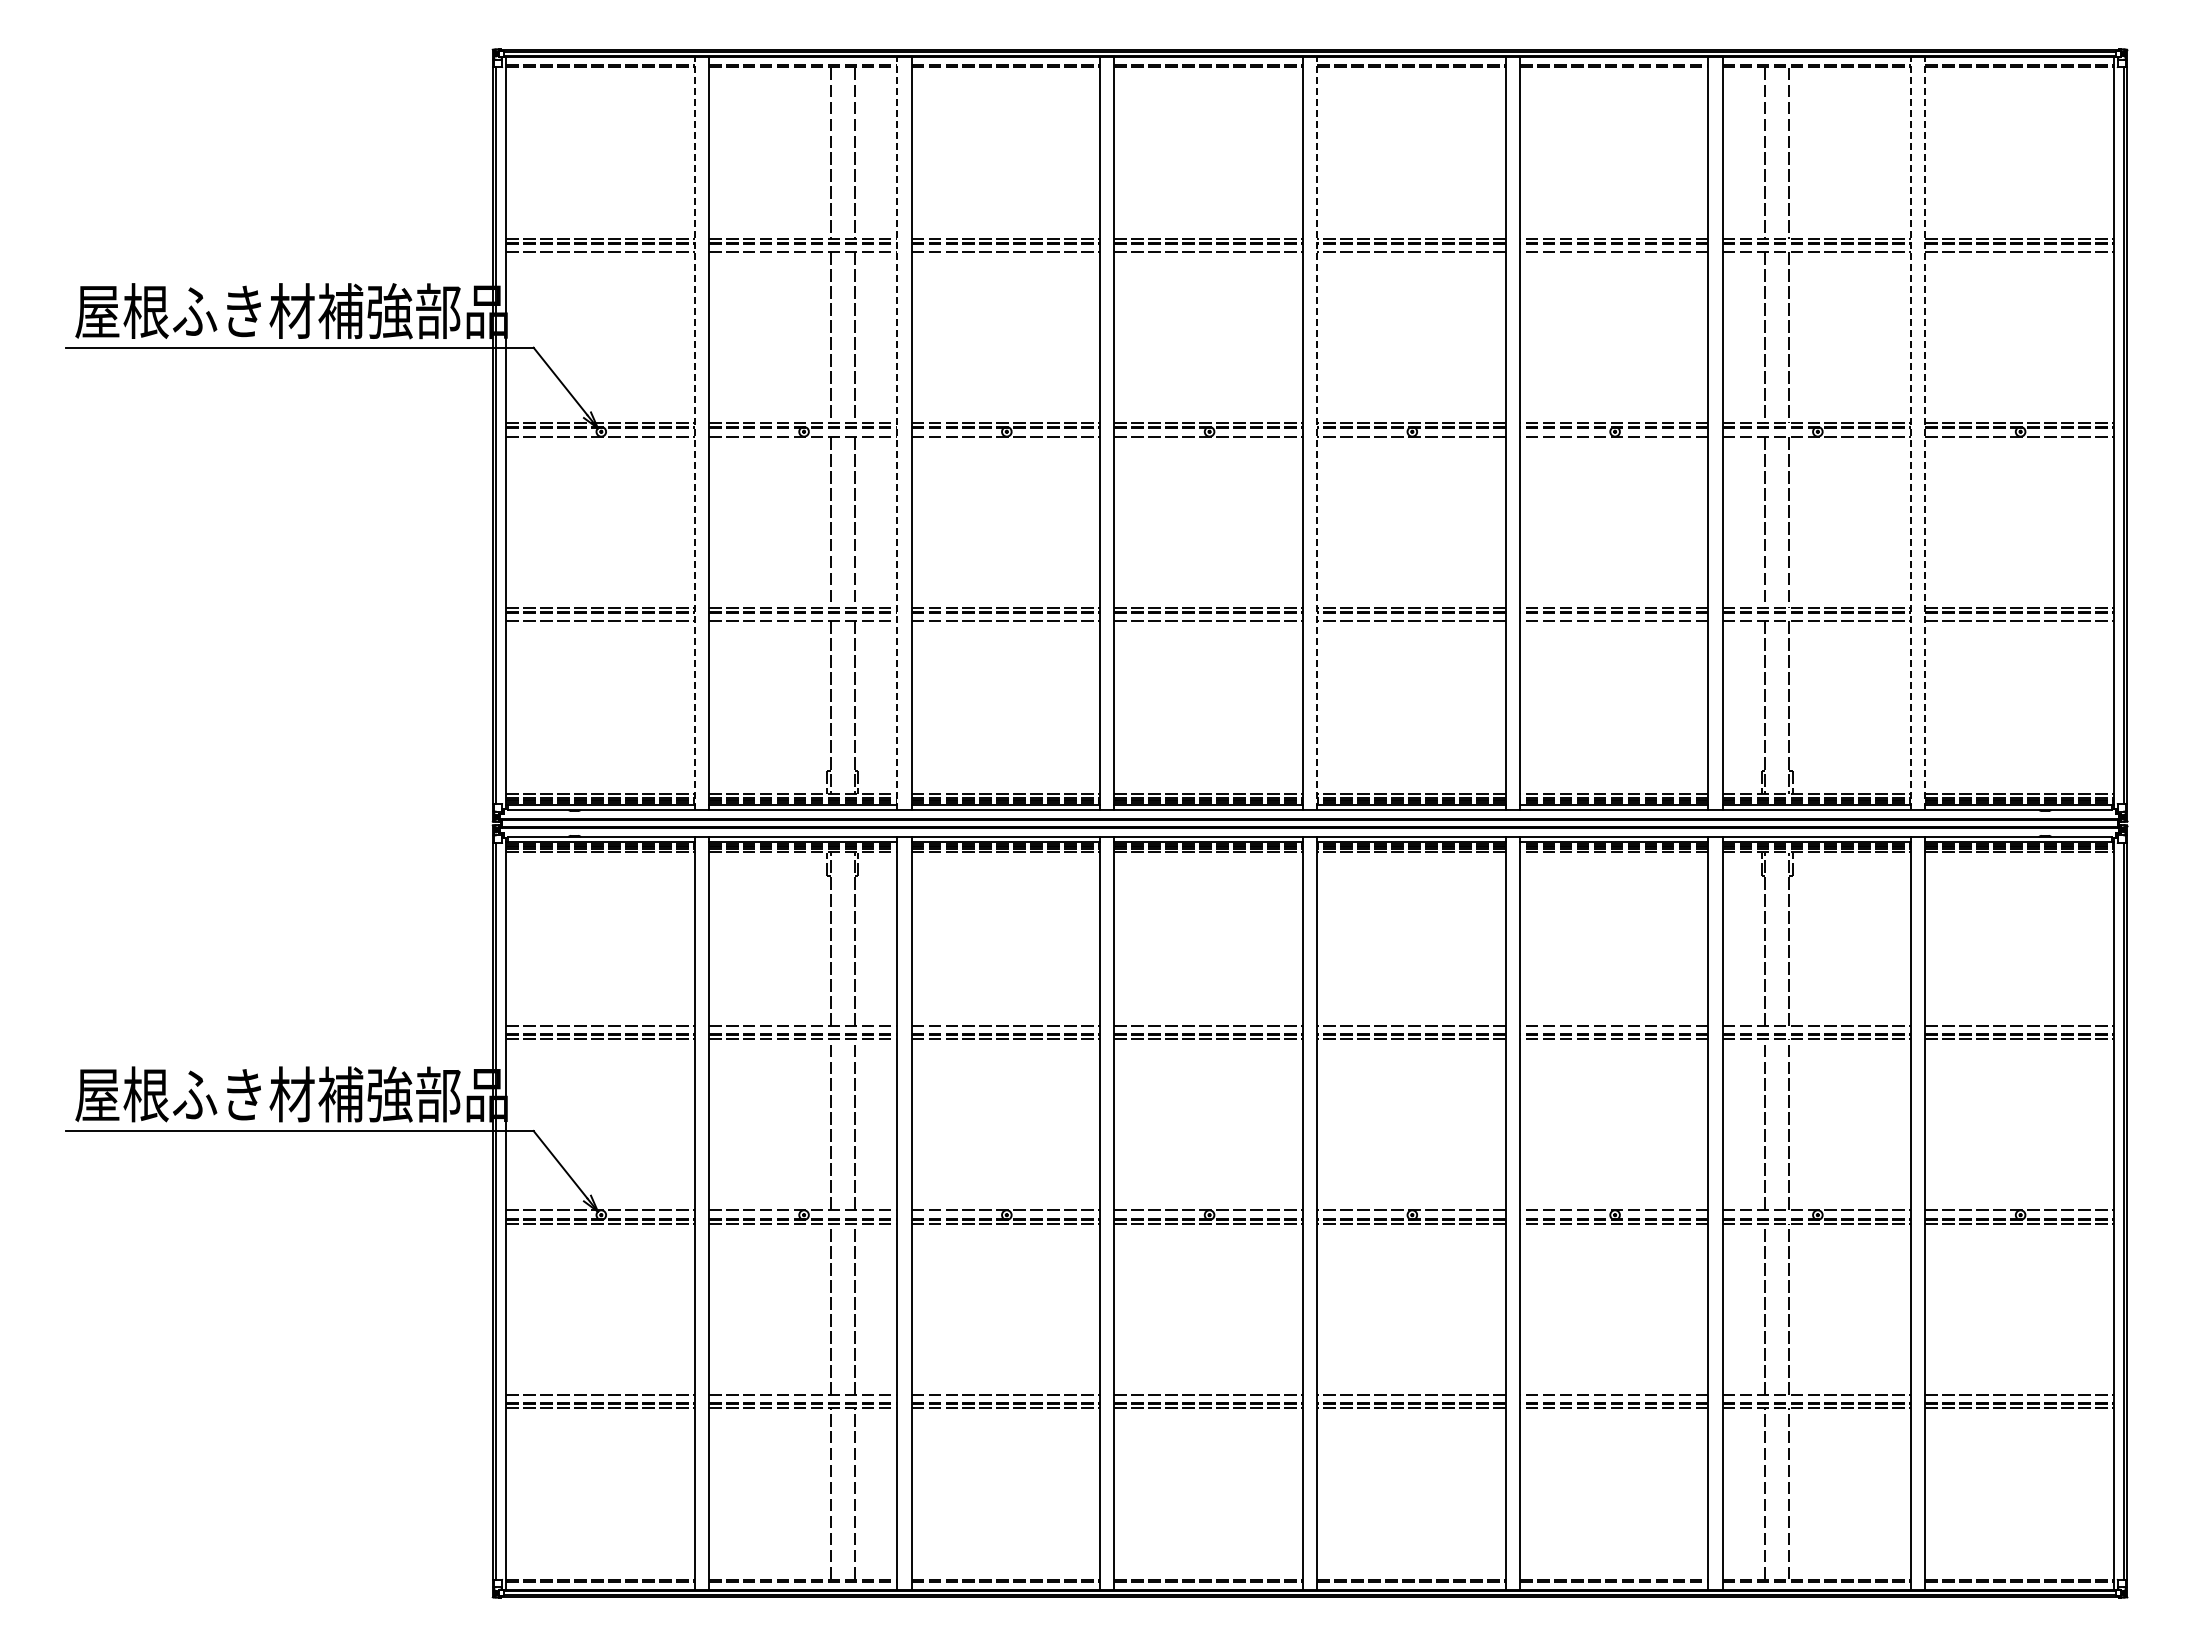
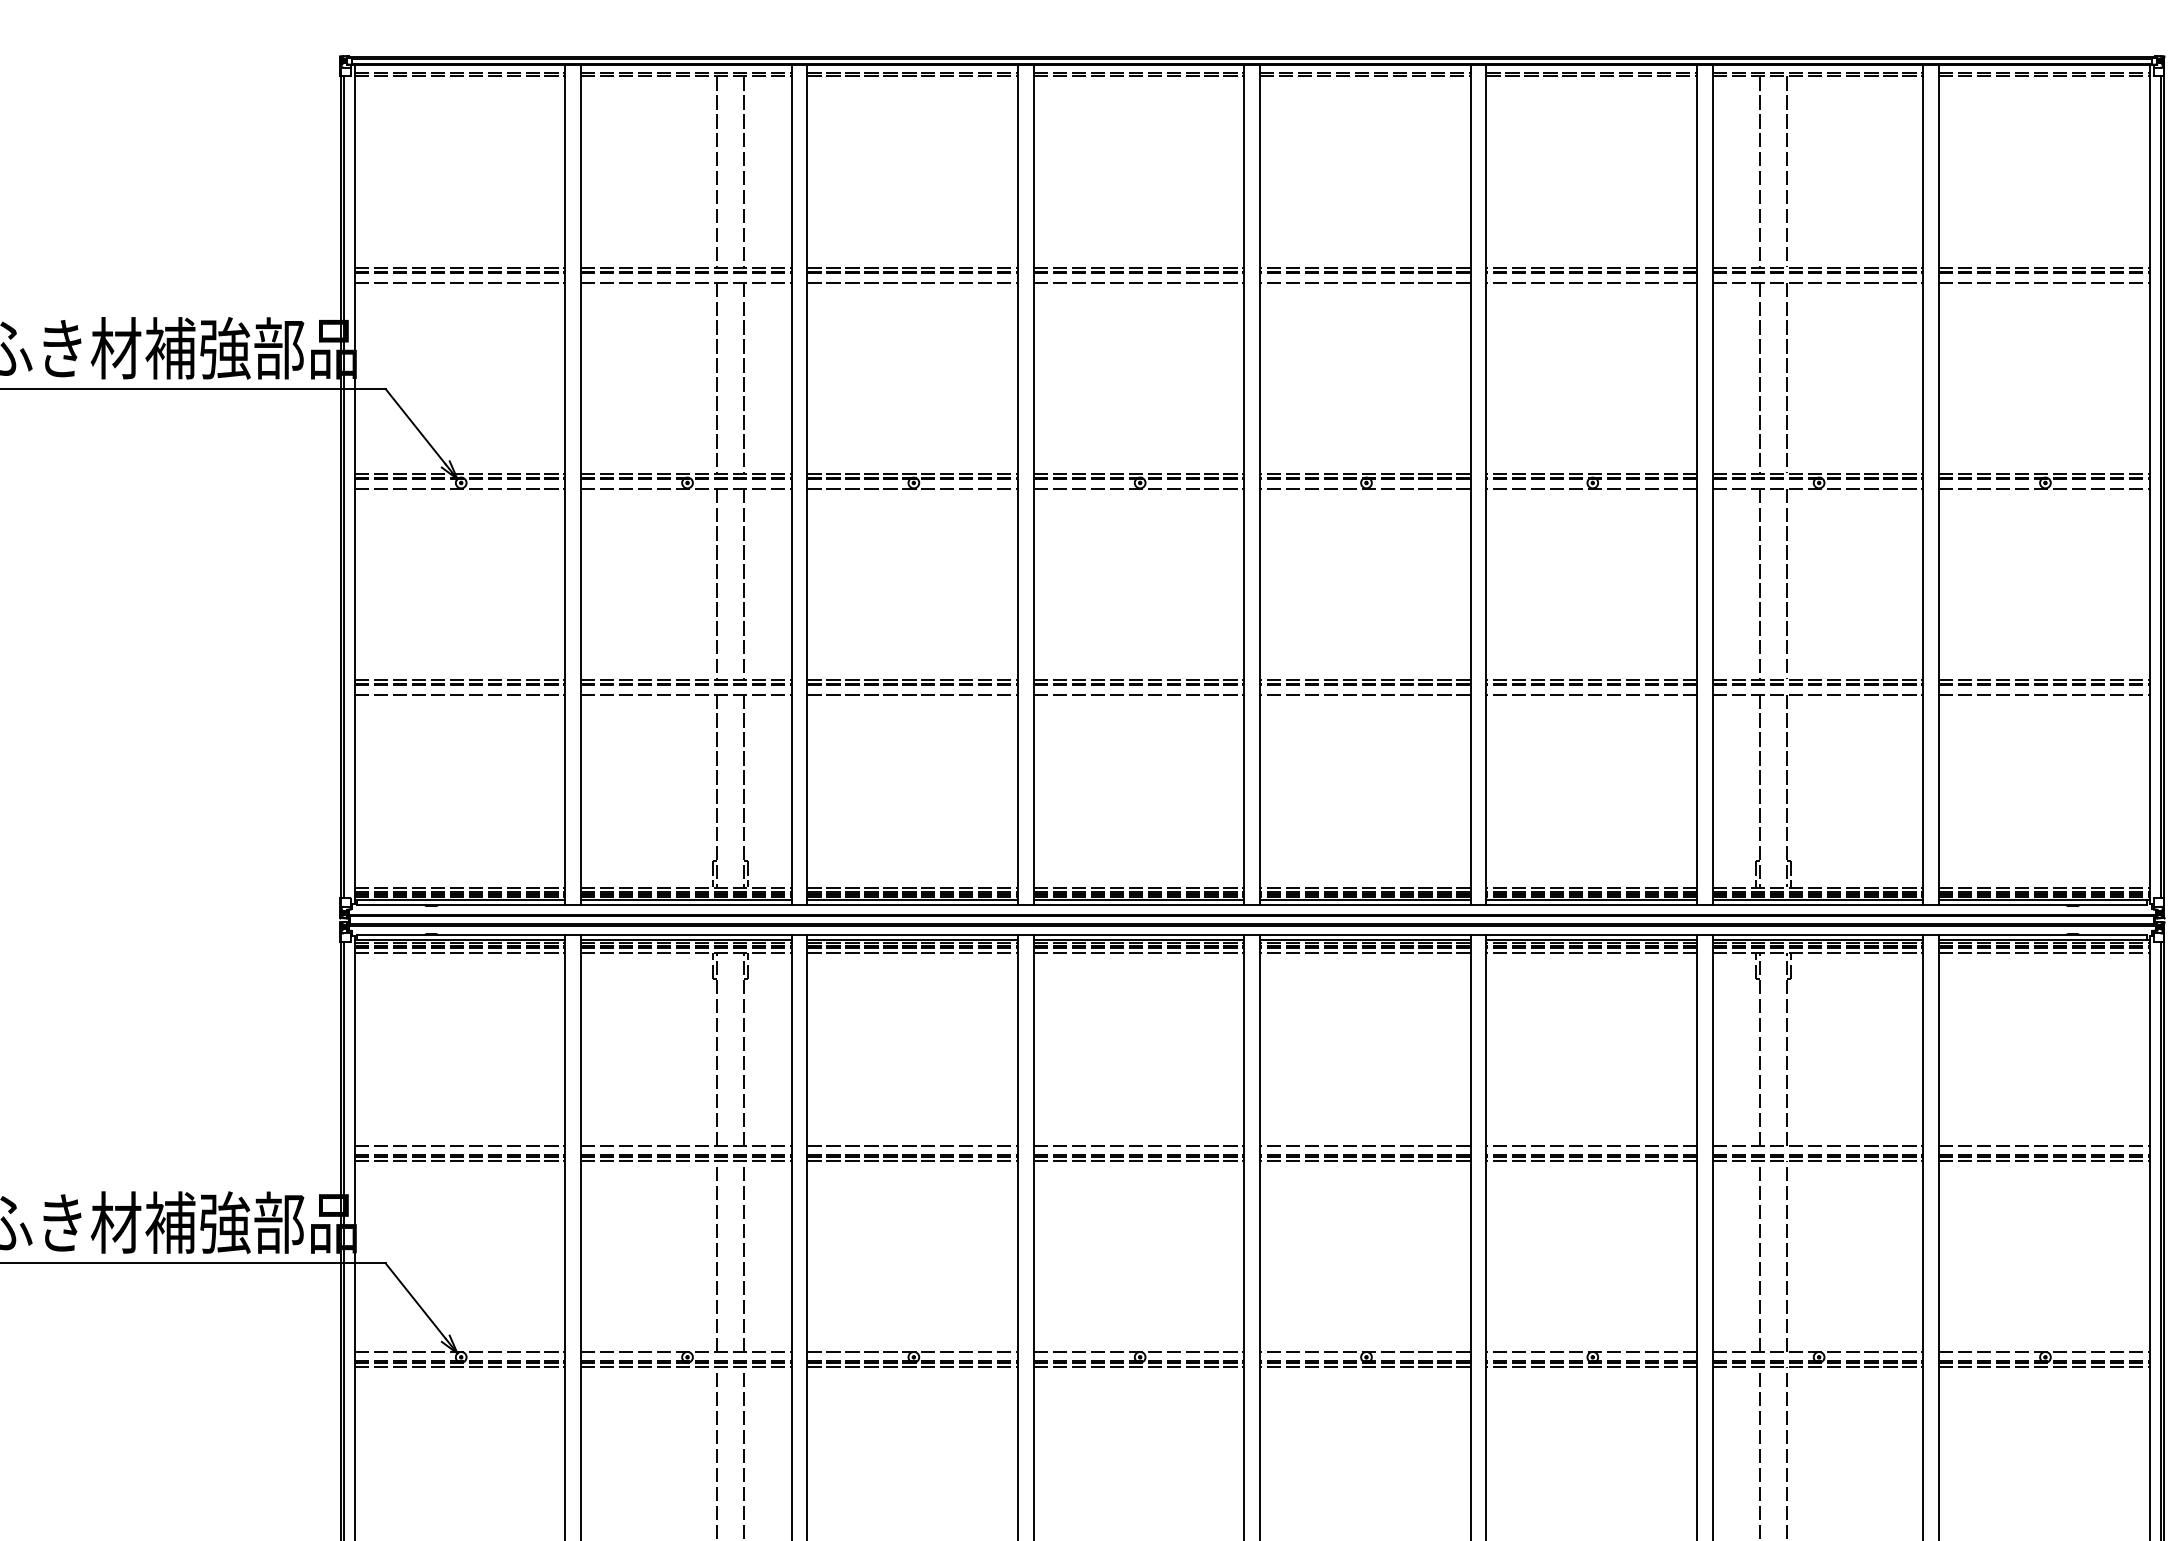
line: (694, 432) -> (565, 483), dashed -> solid
line: (897, 432) -> (791, 483), dashed -> solid
line: (1317, 432) -> (1260, 483), dashed -> solid
line: (1911, 432) -> (1923, 483), dashed -> solid
line: (1925, 432) -> (1939, 483), dashed -> solid

